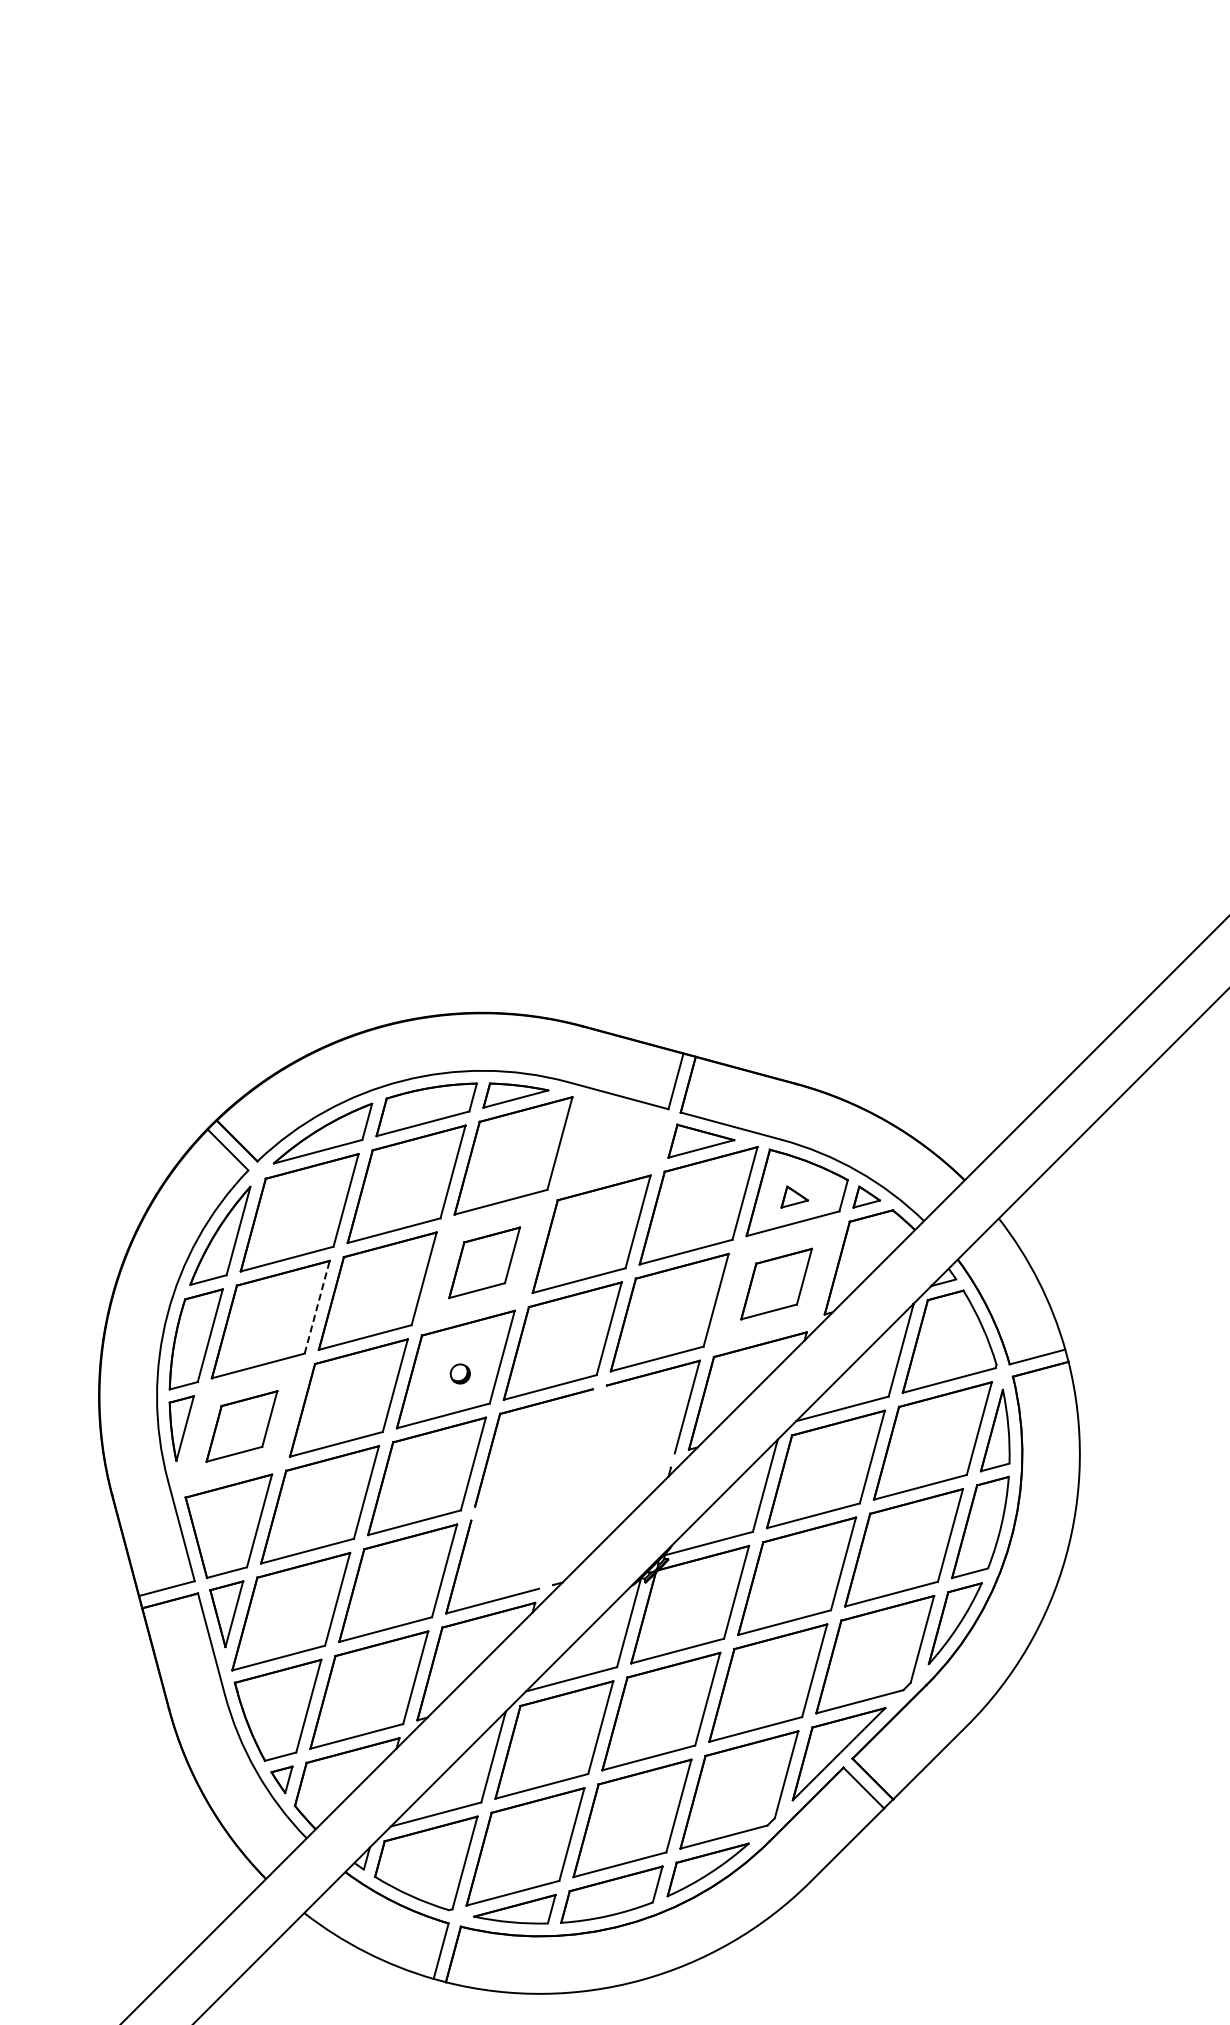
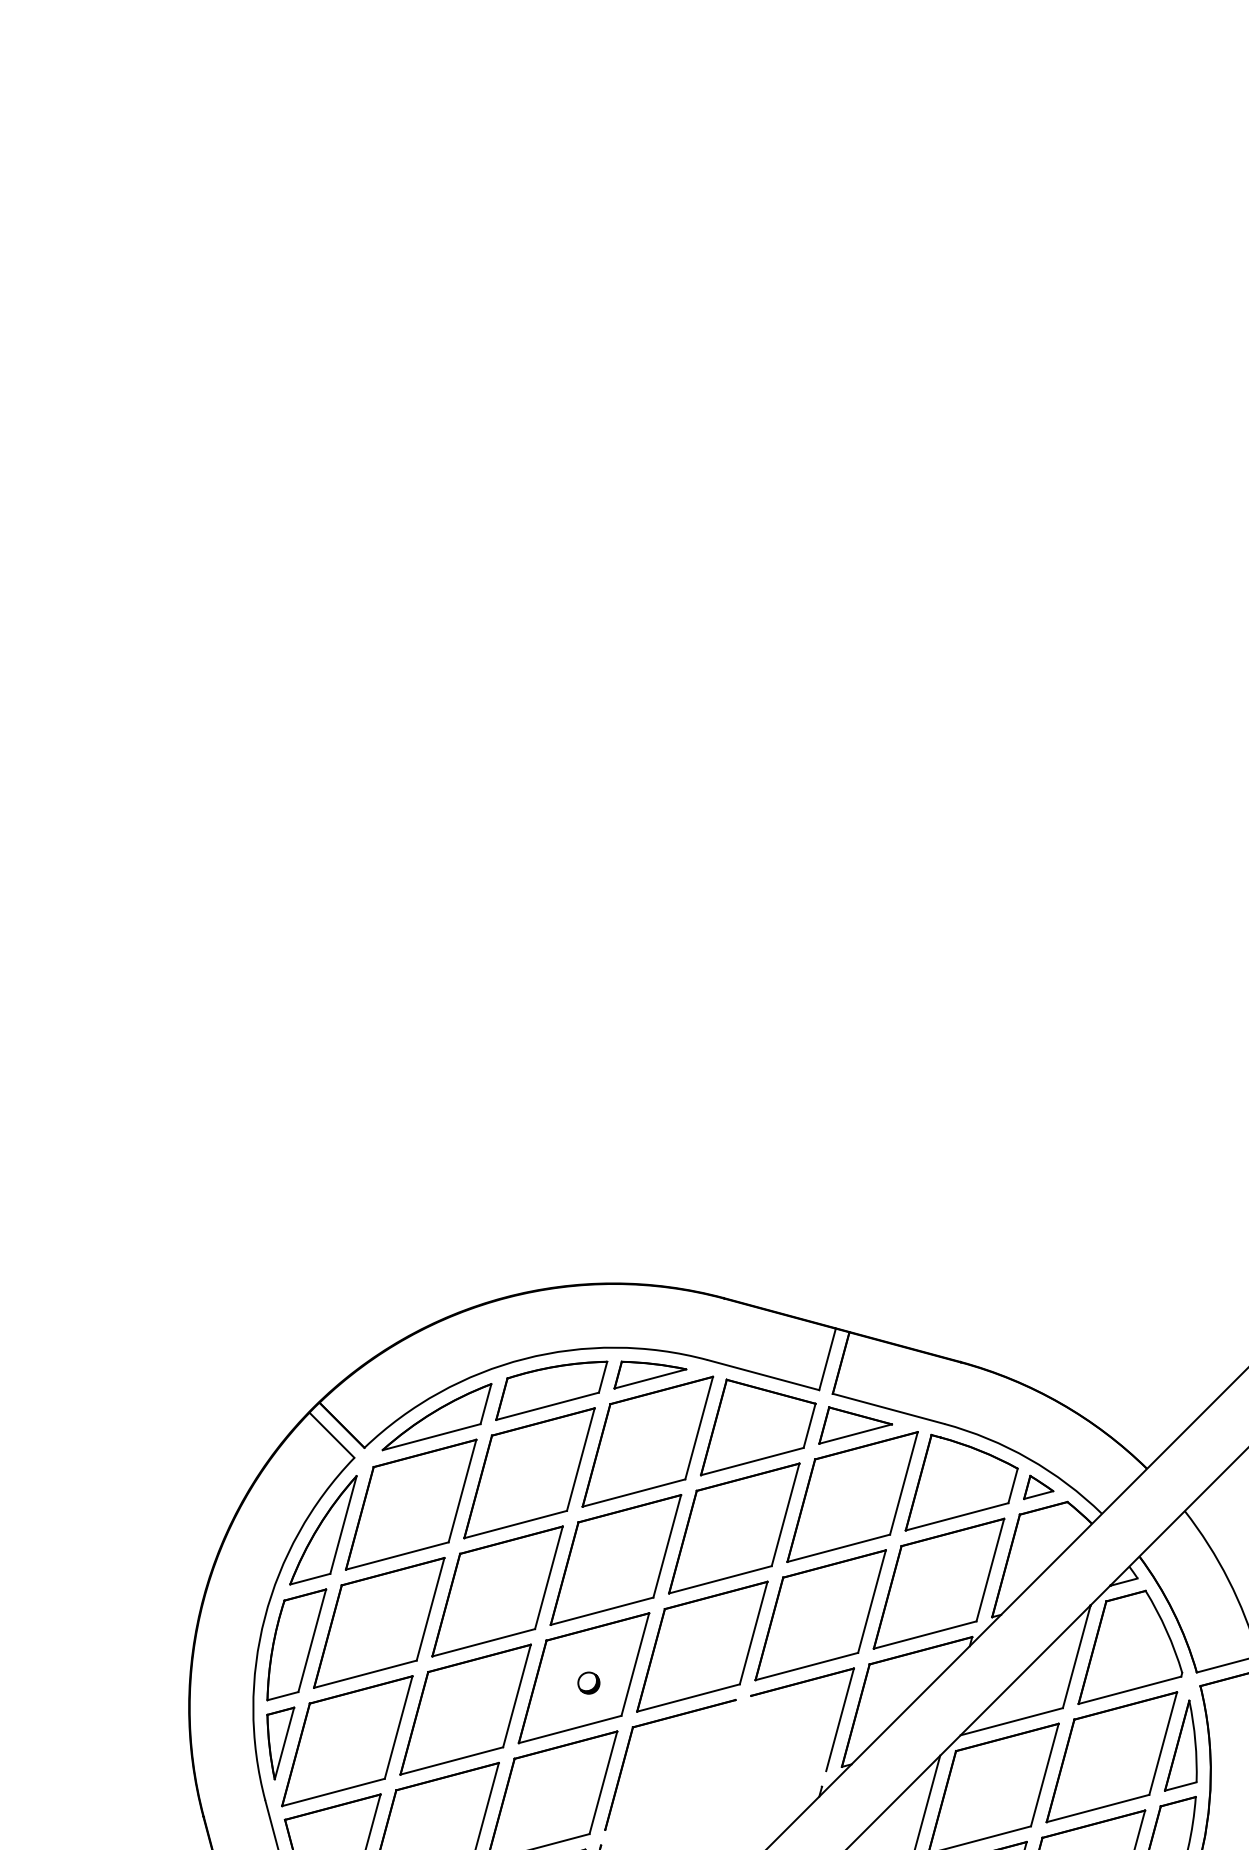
part: (613, 1142) -> (758, 1426), added
part: (794, 1196) -> (958, 1486), removed
part: (484, 1262) -> (615, 1559), size x1.67
part: (776, 1283) -> (938, 1582), size x1.67
line: (317, 1307) -> (430, 1609), dashed -> solid
part: (241, 1426) -> (346, 1741), size x1.67

